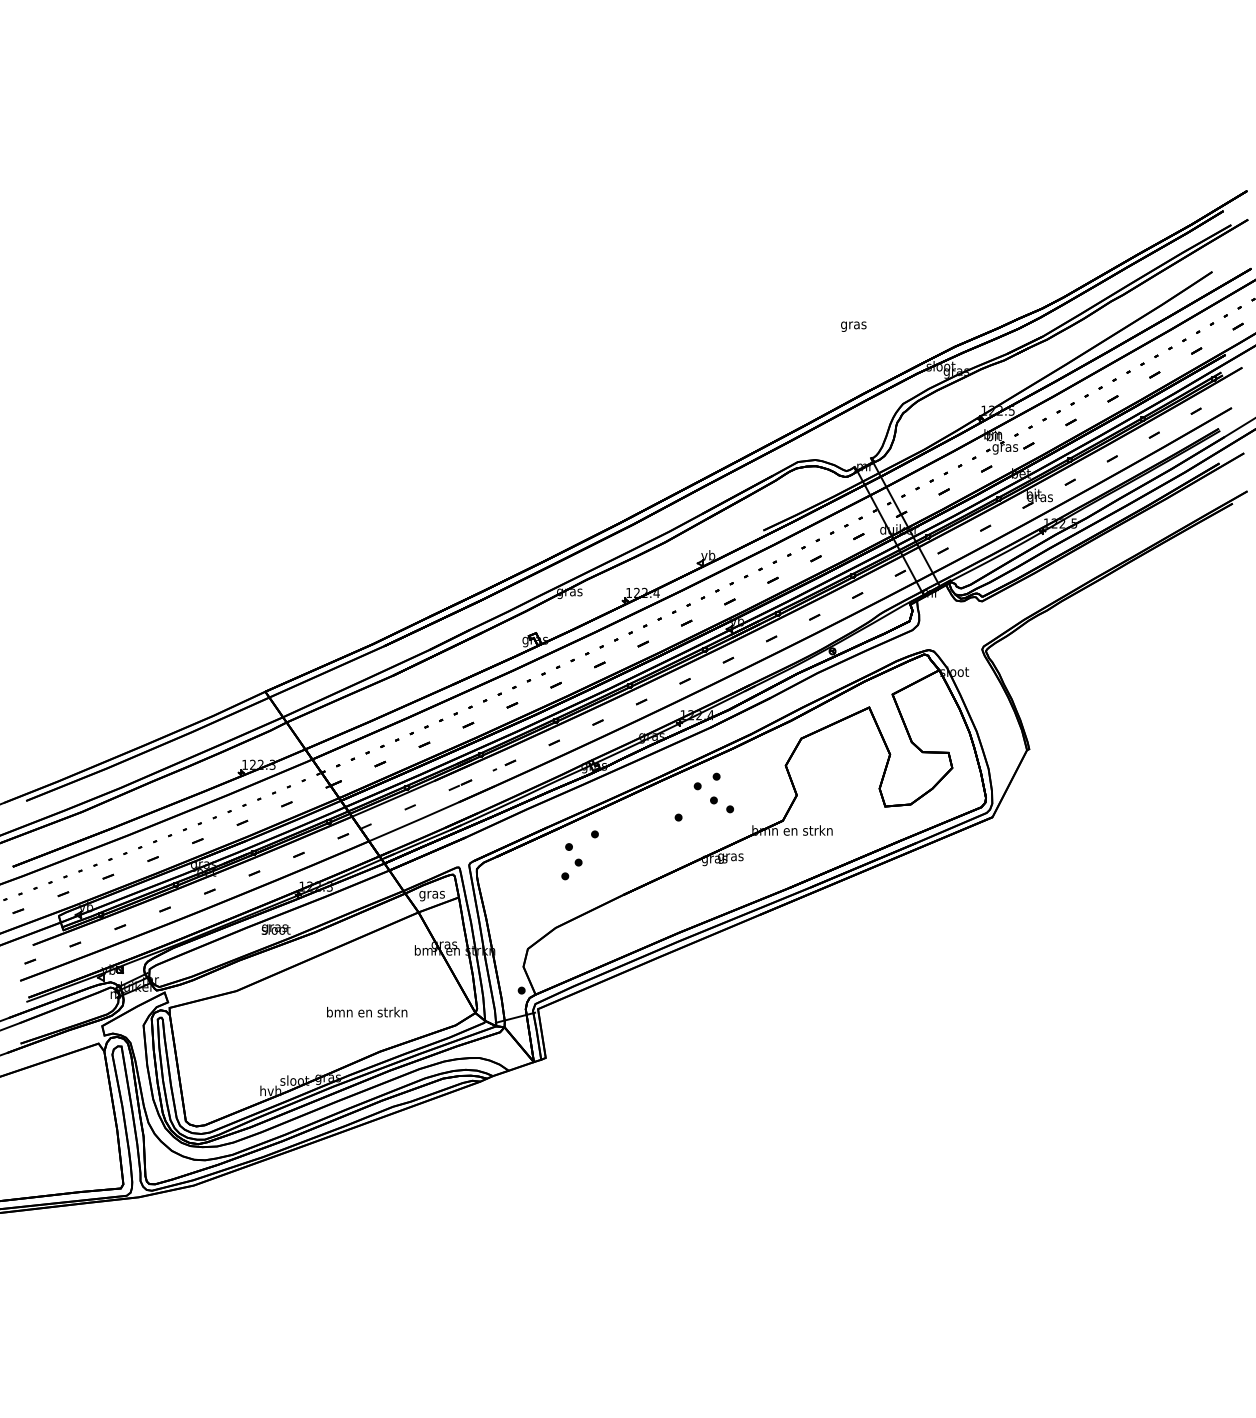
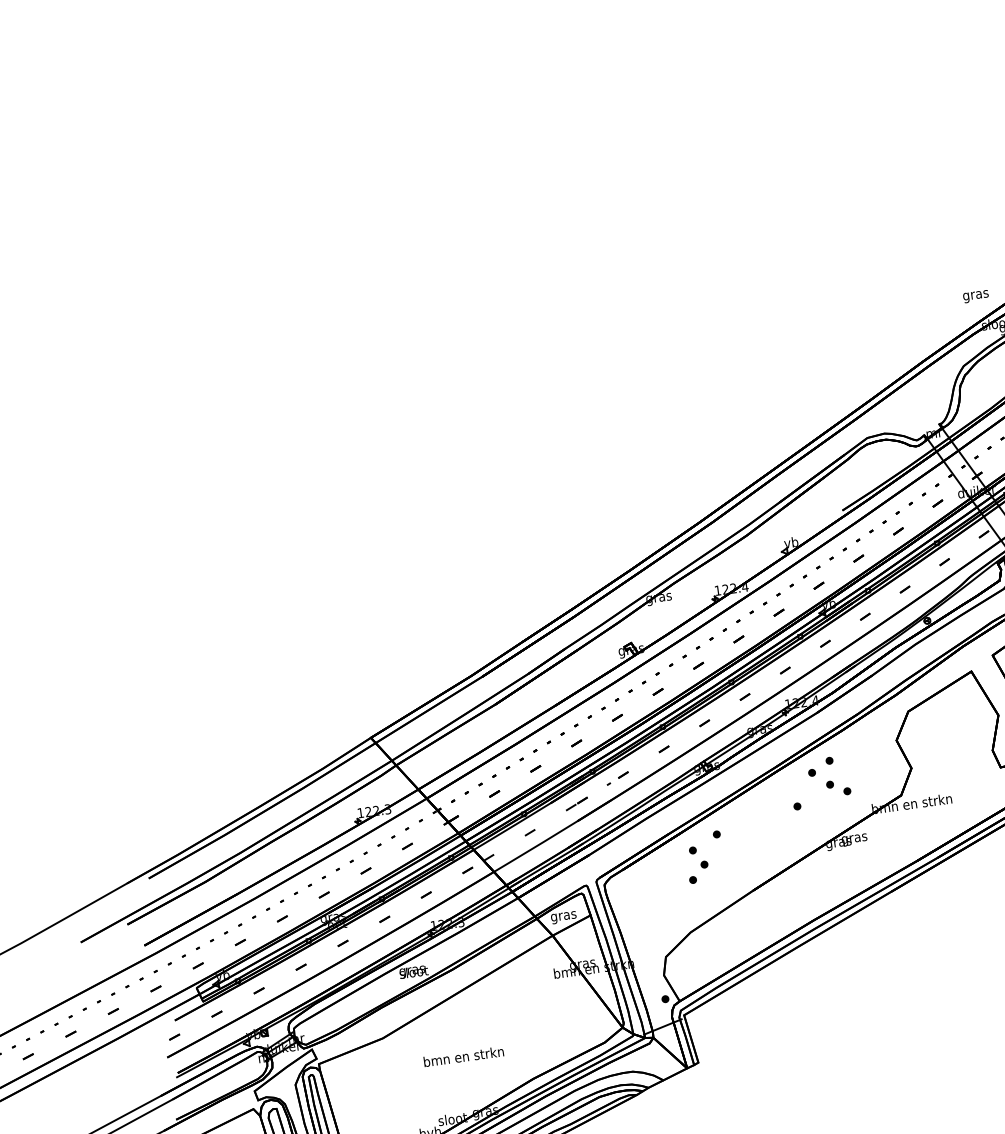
text: (853, 326) -> (975, 296), moved
text: (367, 1012) -> (464, 1056), moved

